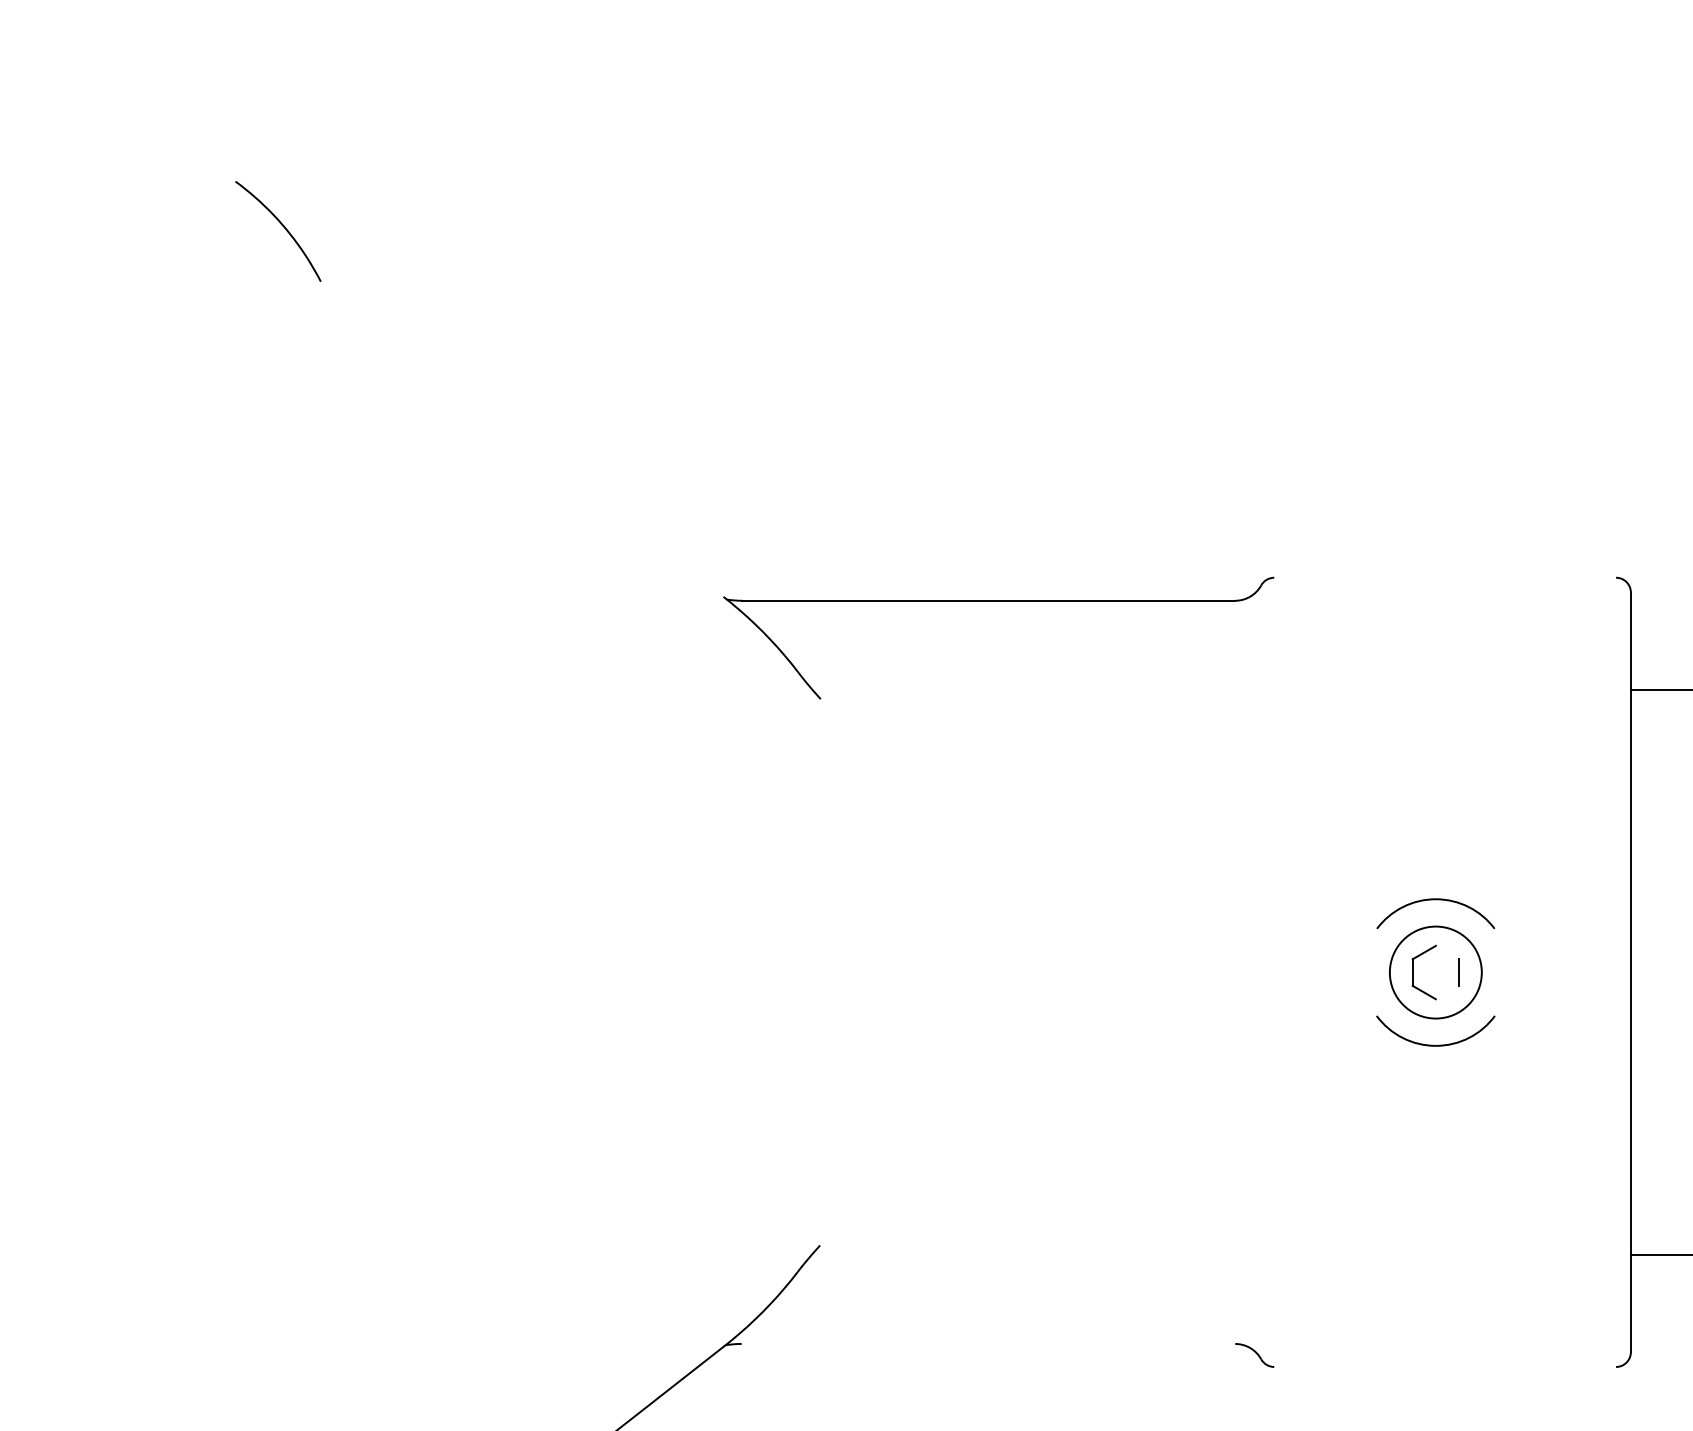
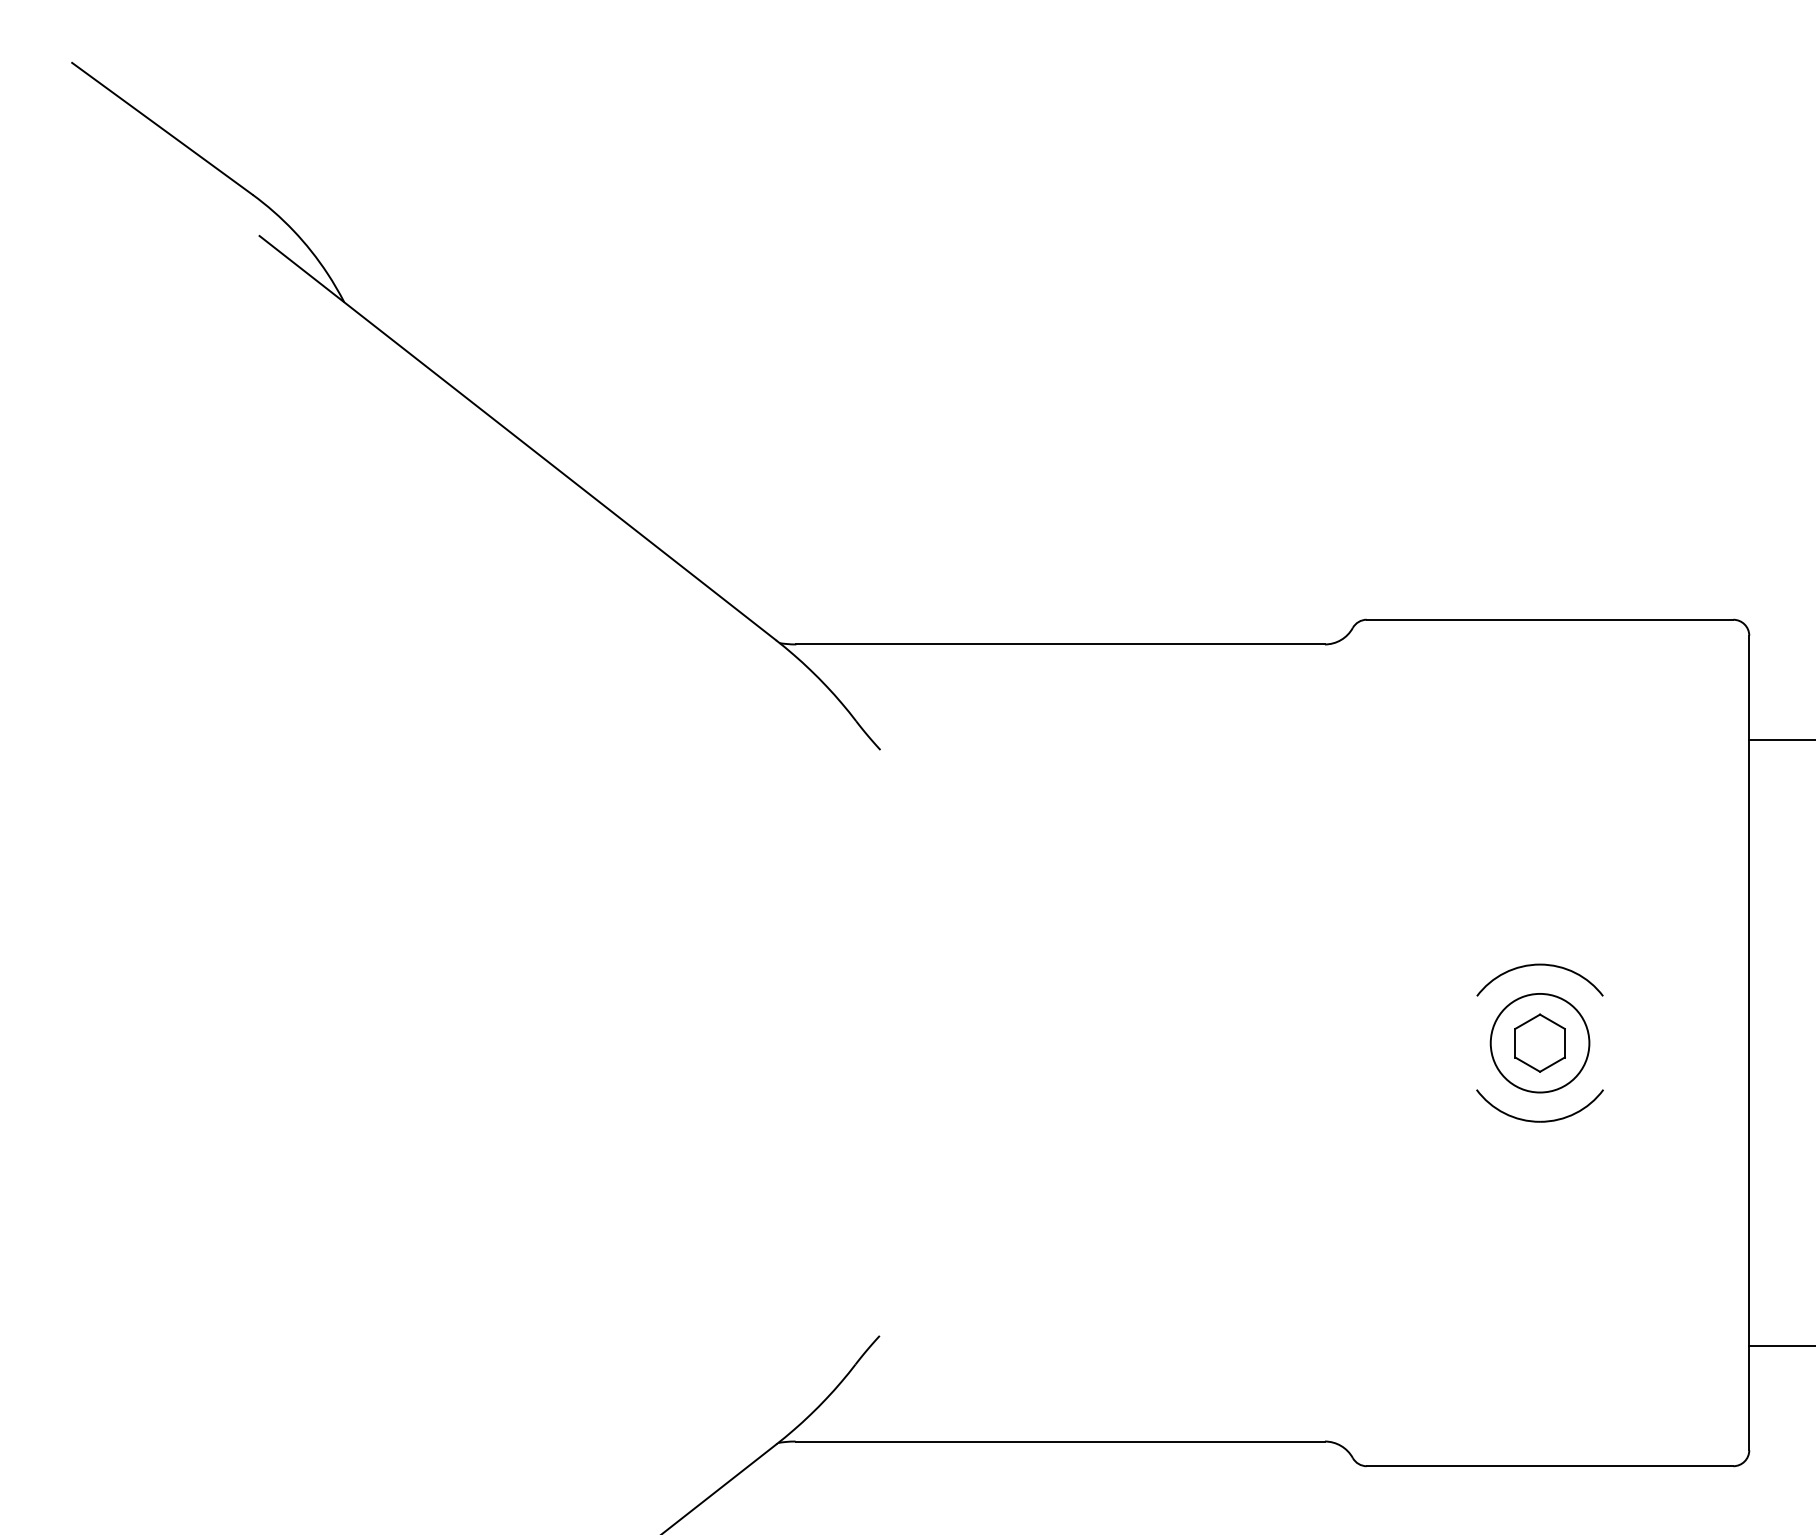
line: (151, 119) -> (162, 128), added
line: (482, 408) -> (517, 438), added
line: (1444, 577) -> (1549, 619), added
line: (1447, 952) -> (1552, 1021), added
line: (1447, 992) -> (1552, 1064), added
line: (987, 1343) -> (1059, 1441), added
line: (1444, 1367) -> (1549, 1466), added

